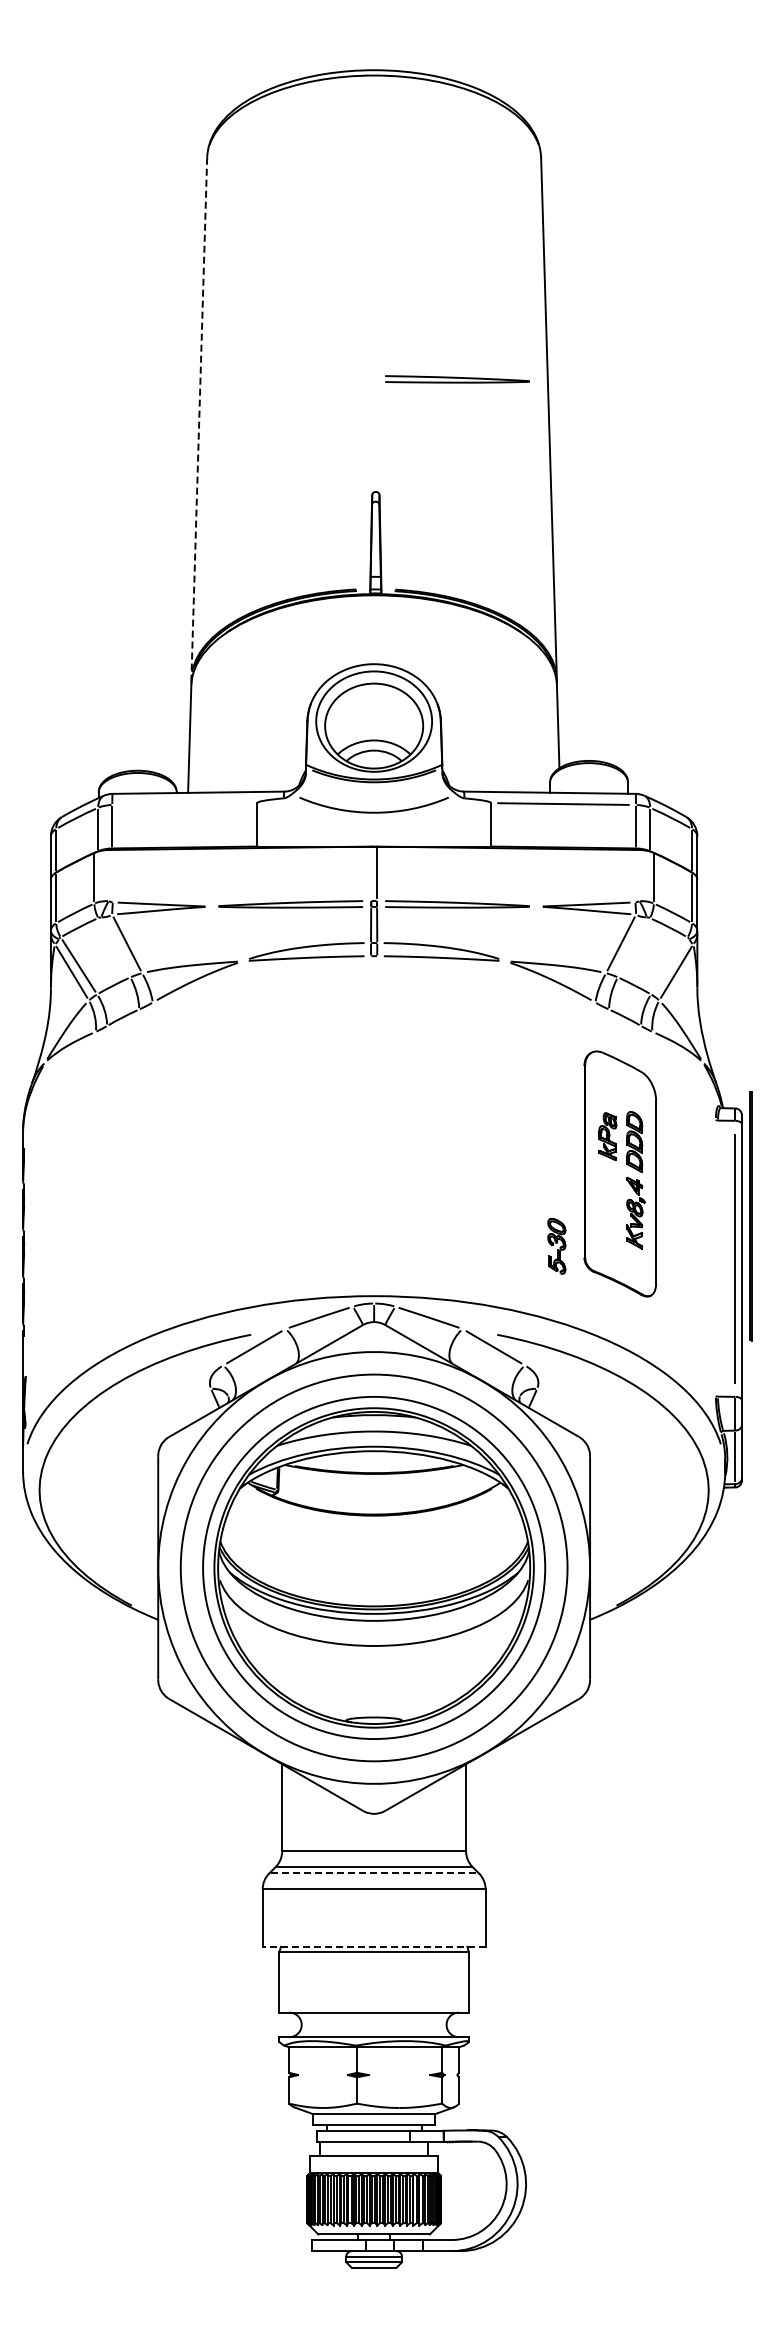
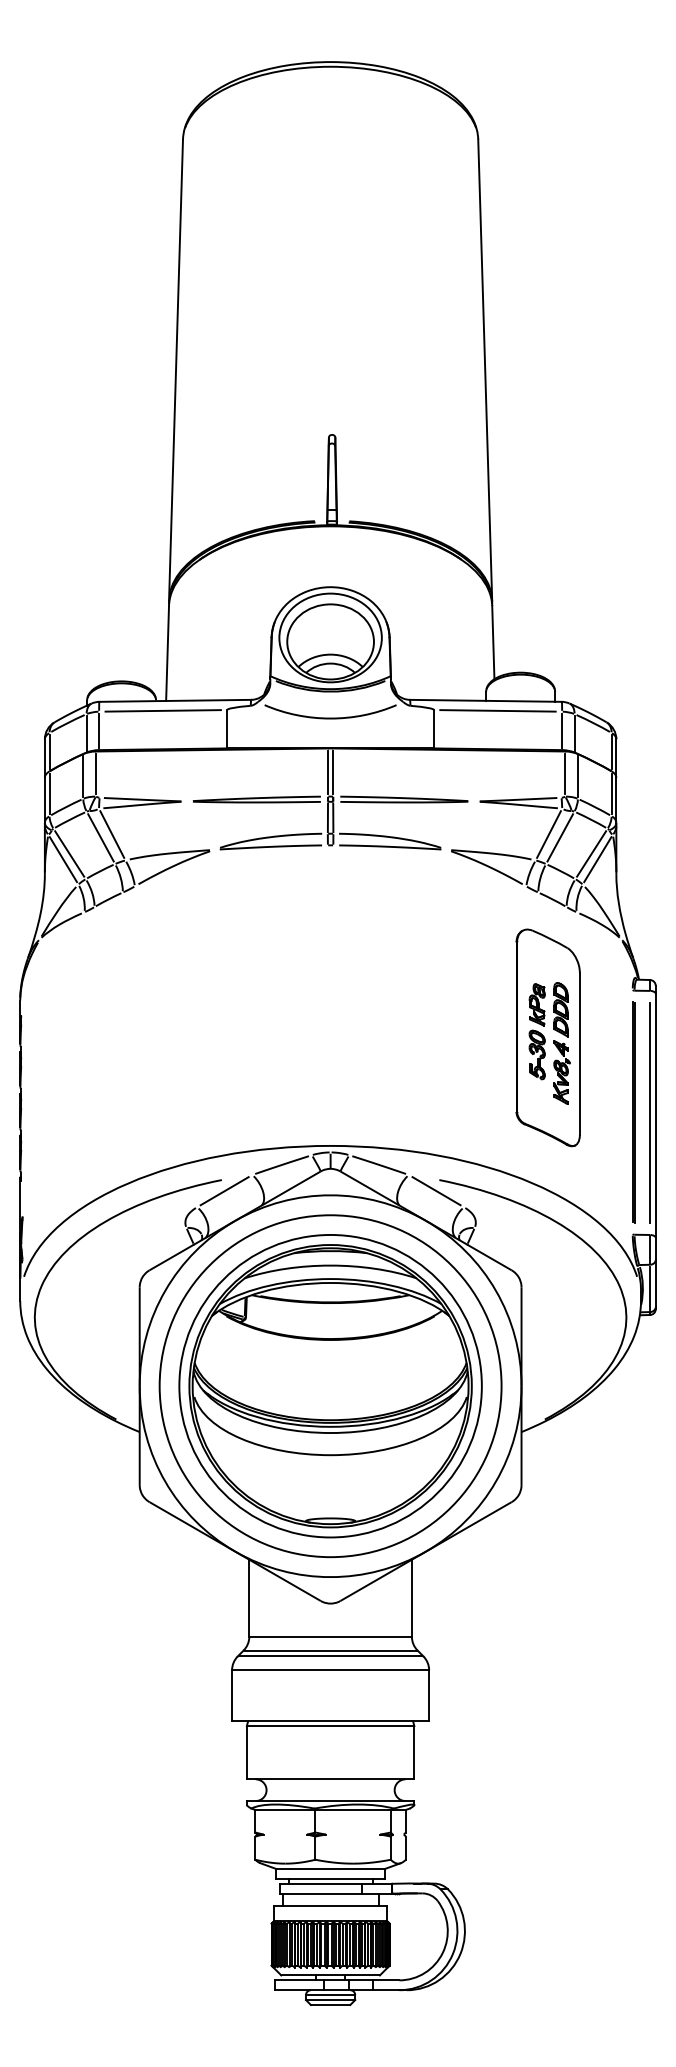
part: (457, 379) -> (404, 335), removed
line: (199, 418) -> (176, 369), dashed -> solid
line: (184, 803) -> (162, 710), added
line: (371, 873) -> (328, 772), added
line: (108, 875) -> (95, 774), added
line: (639, 875) -> (565, 774), added
line: (113, 947) -> (100, 837), added
line: (633, 947) -> (559, 837), added
line: (668, 965) -> (590, 853), added
line: (750, 1216) -> (633, 1112), moved
part: (556, 1246) -> (536, 1055), moved
line: (374, 1873) -> (330, 1656), dashed -> solid
line: (373, 1946) -> (330, 1720), dashed -> solid

